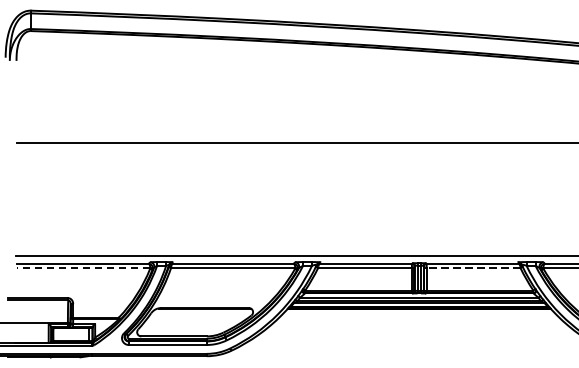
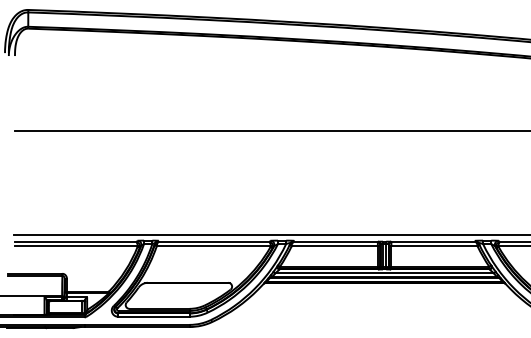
line: (82, 268) -> (75, 246), dashed -> solid
line: (472, 268) -> (433, 246), dashed -> solid

